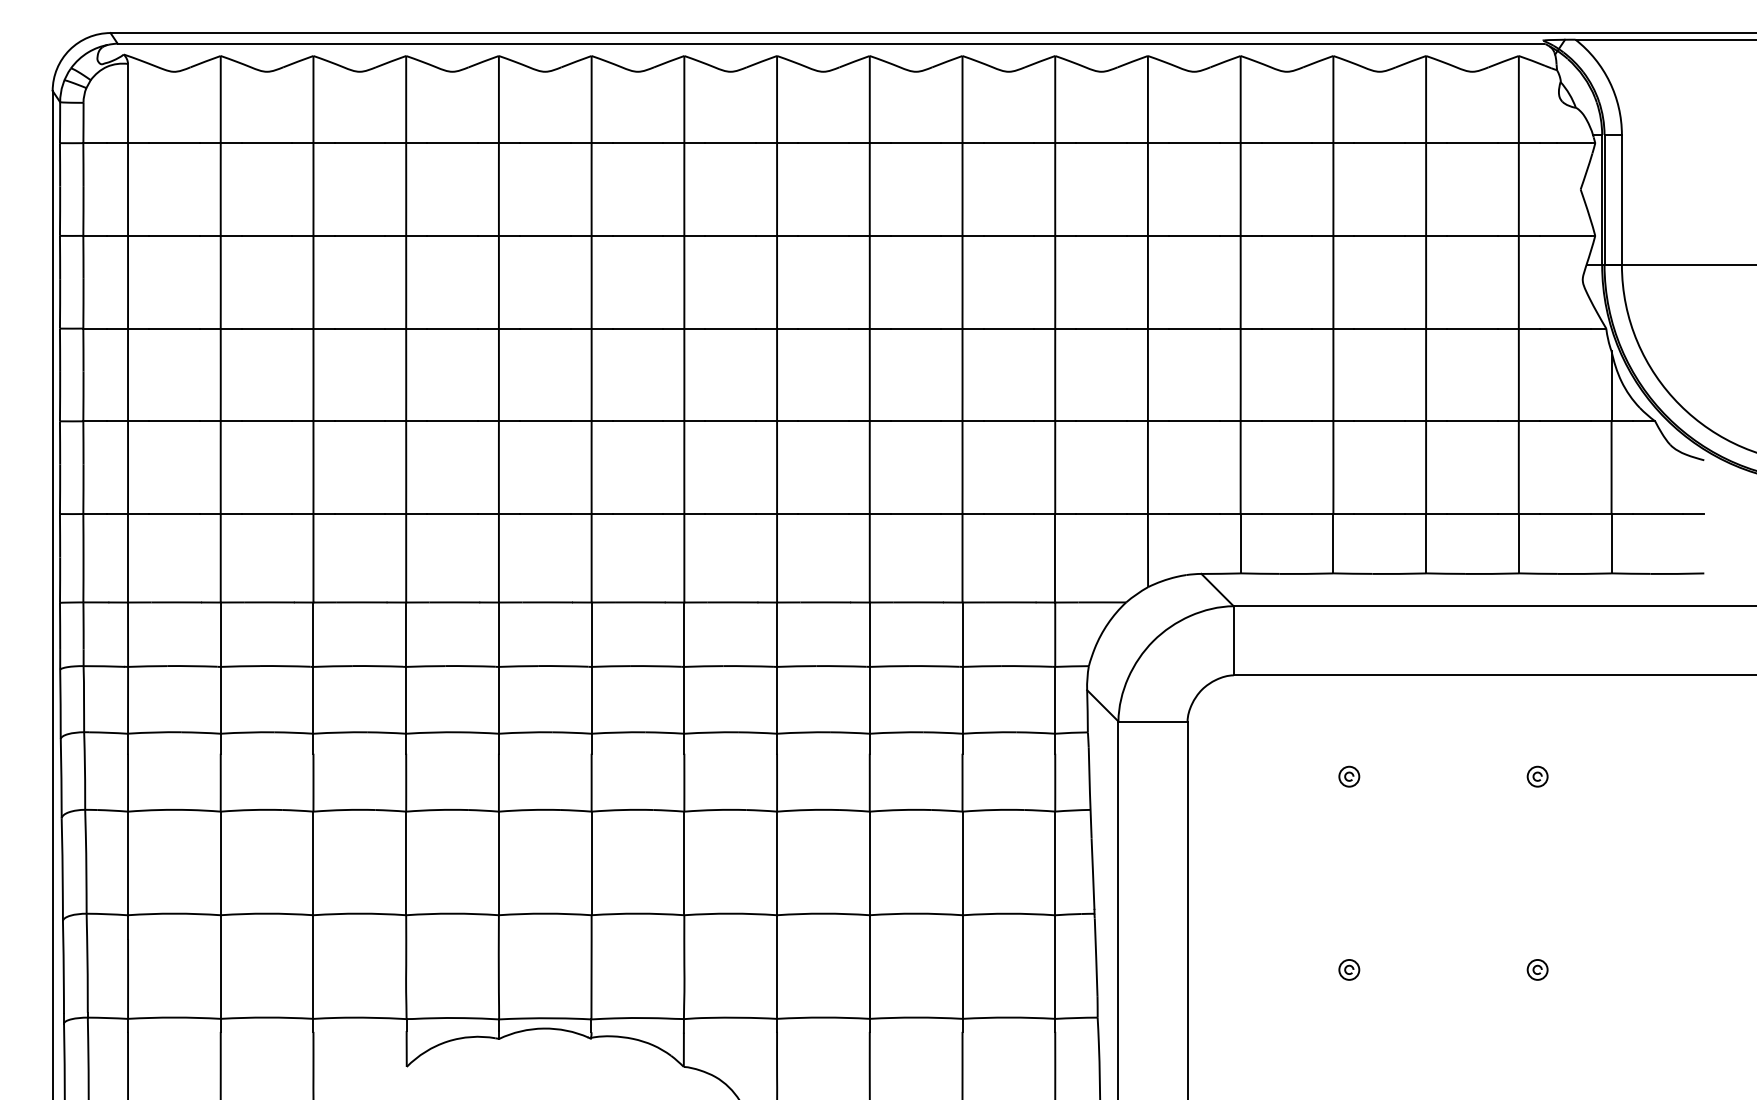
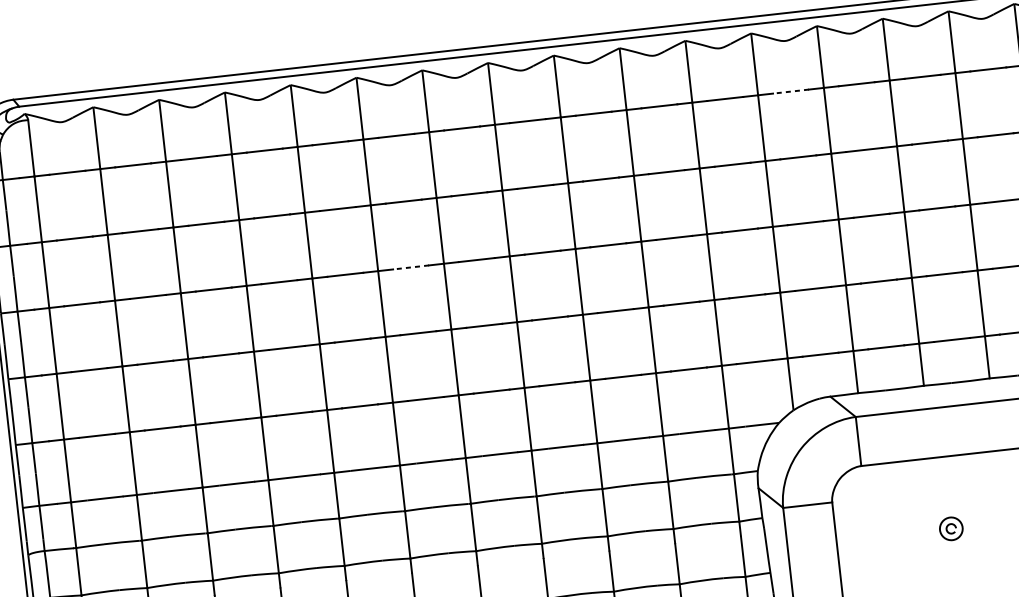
line: (1193, 143) -> (790, 91), solid -> dashed
line: (637, 328) -> (410, 267), solid -> dashed
part: (1349, 776) -> (951, 528), size x1.6

